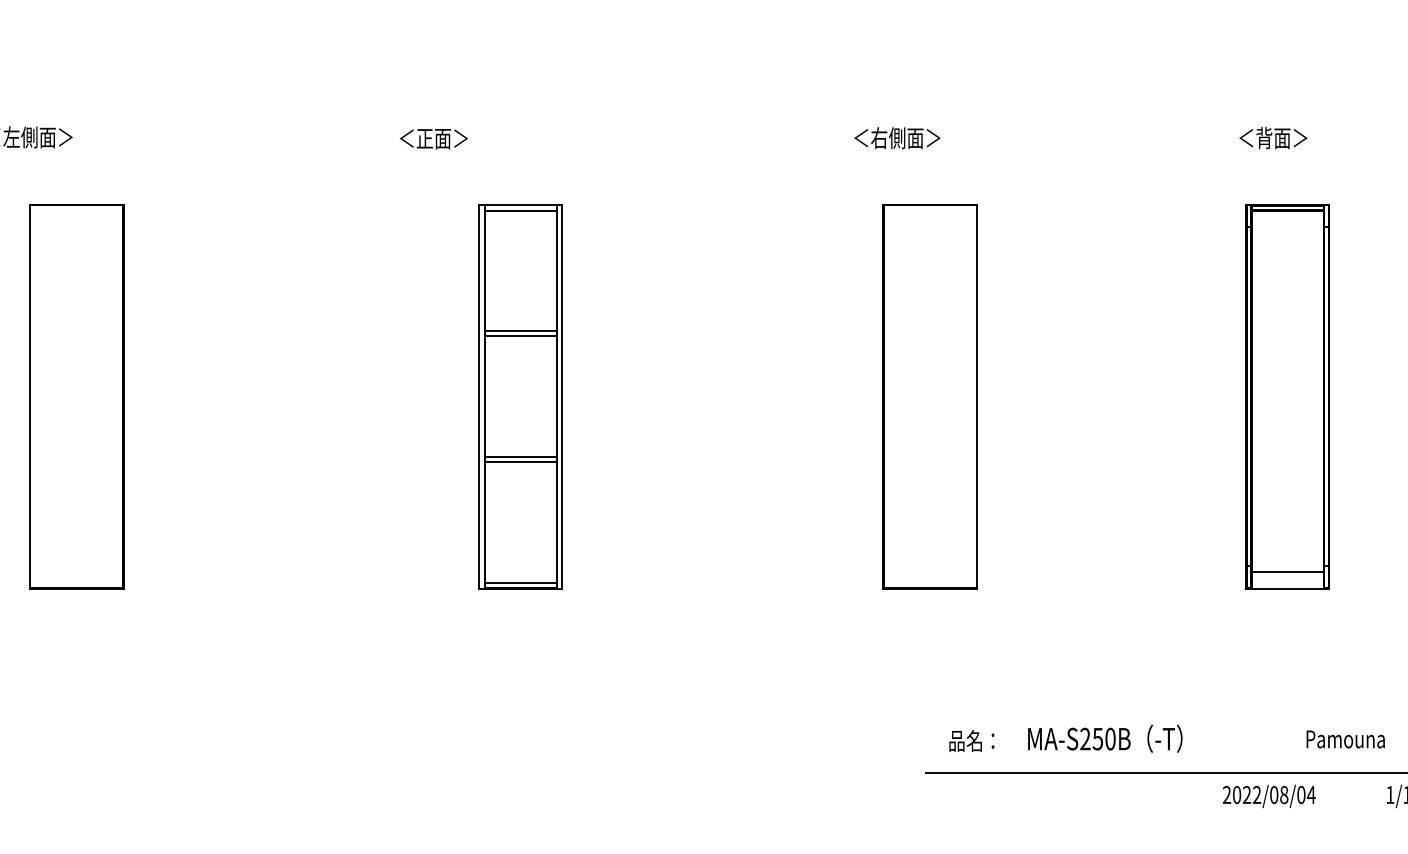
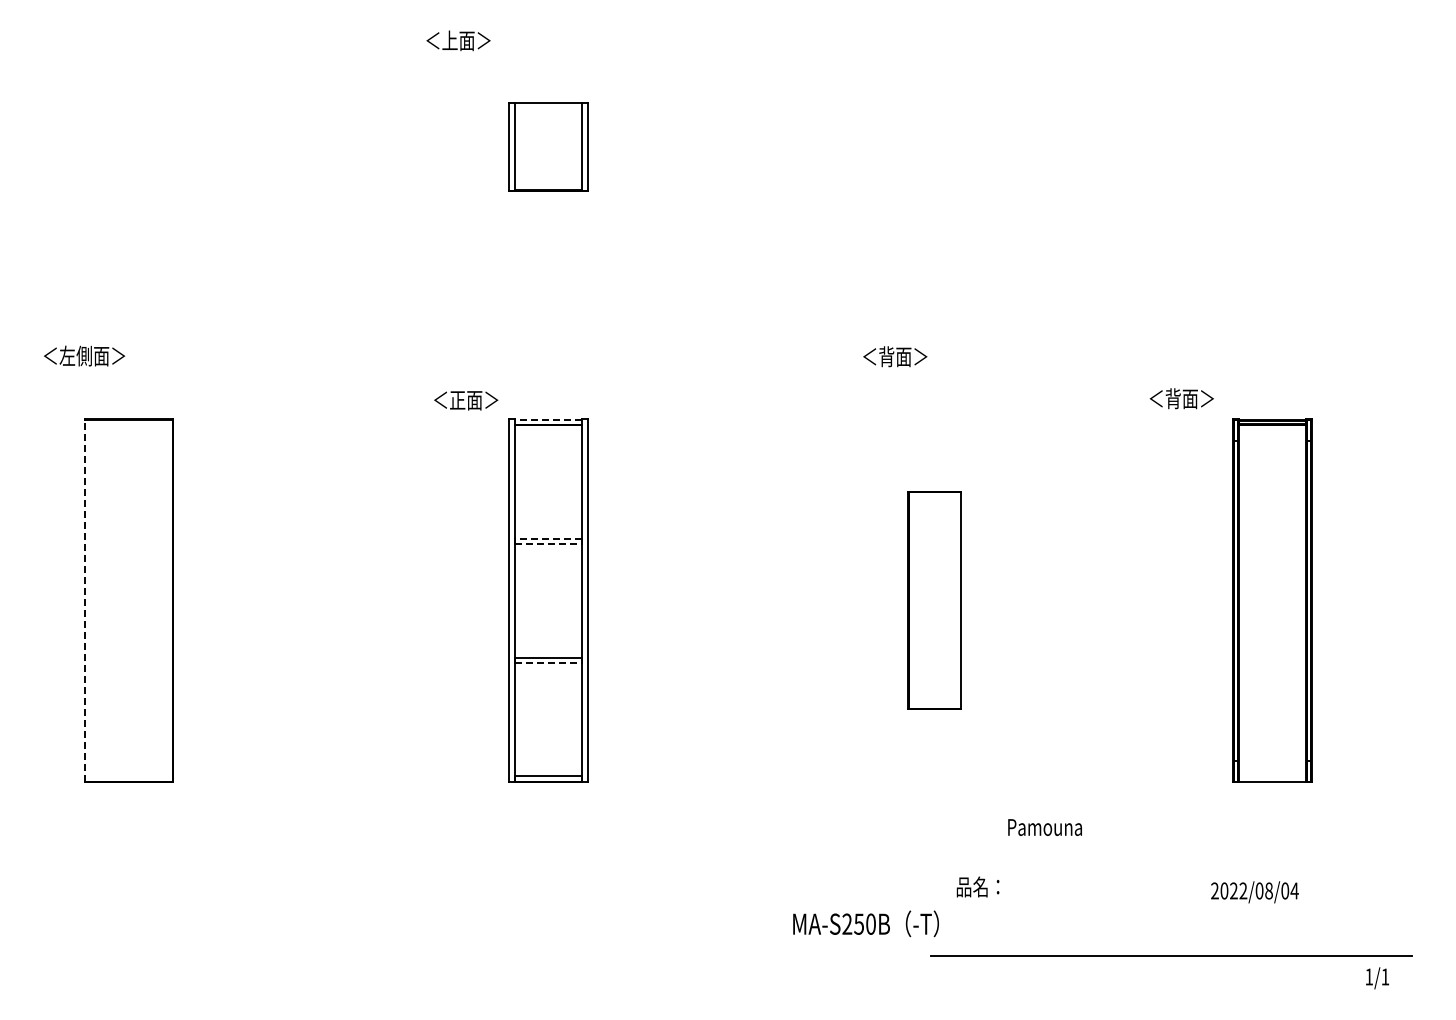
text: (905, 137) -> (911, 356), ＜右側面＞ -> ＜背面＞
text: (1273, 137) -> (1181, 398), moved
text: (434, 138) -> (466, 400), moved
line: (521, 204) -> (548, 419), solid -> dashed
line: (521, 330) -> (548, 538), solid -> dashed
line: (521, 336) -> (548, 544), solid -> dashed
line: (29, 396) -> (84, 600), solid -> dashed
part: (929, 396) -> (934, 600), size x0.6
line: (521, 461) -> (548, 662), solid -> dashed
line: (1287, 572) -> (1272, 766), removed
text: (1104, 738) -> (865, 923), moved
text: (1345, 739) -> (1044, 827), moved
text: (971, 740) -> (977, 886), moved
text: (1268, 796) -> (1254, 892), moved

